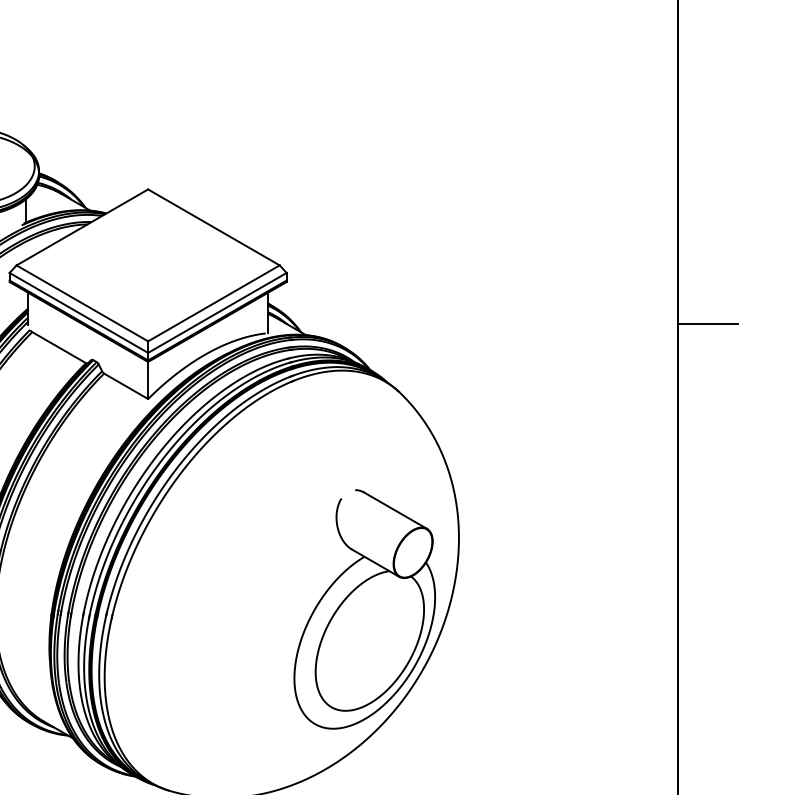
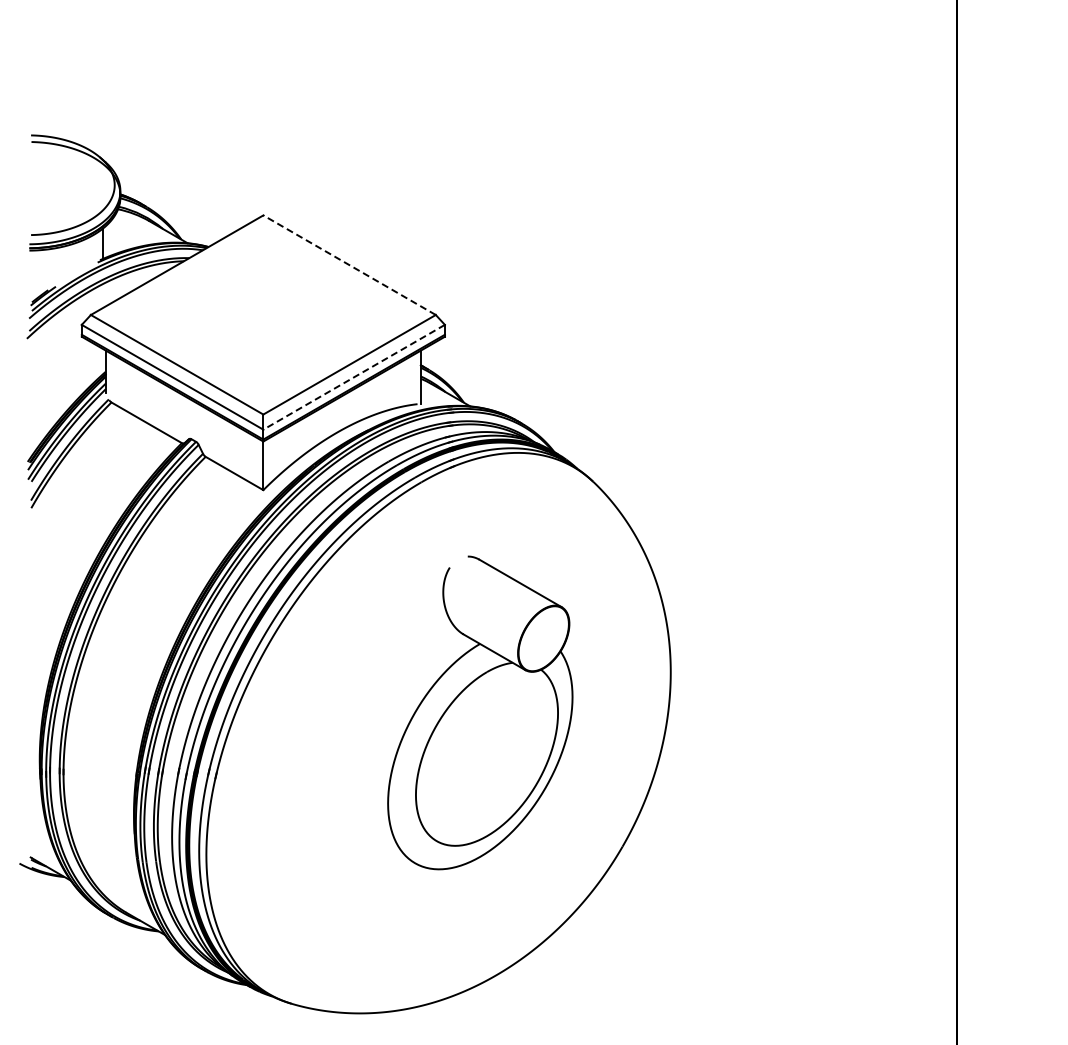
line: (213, 227) -> (349, 265), solid -> dashed
line: (217, 313) -> (354, 377), solid -> dashed
line: (707, 324) -> (996, 392), removed
part: (364, 609) -> (480, 712), moved

